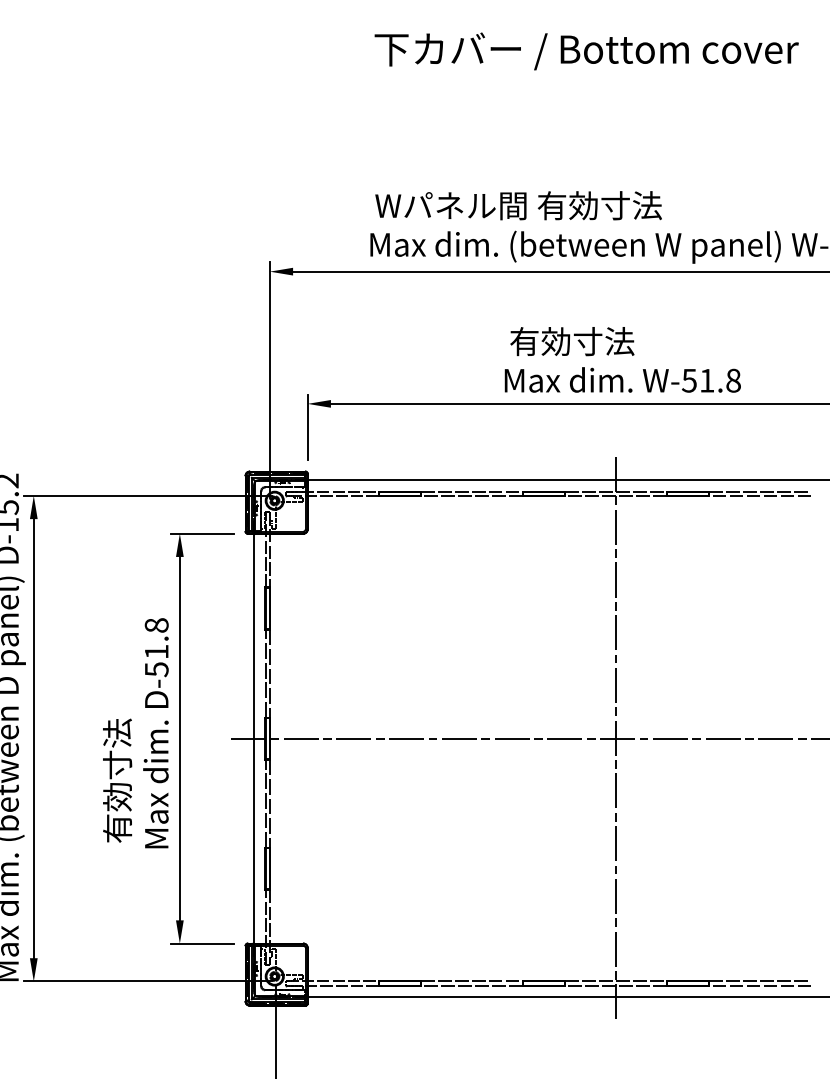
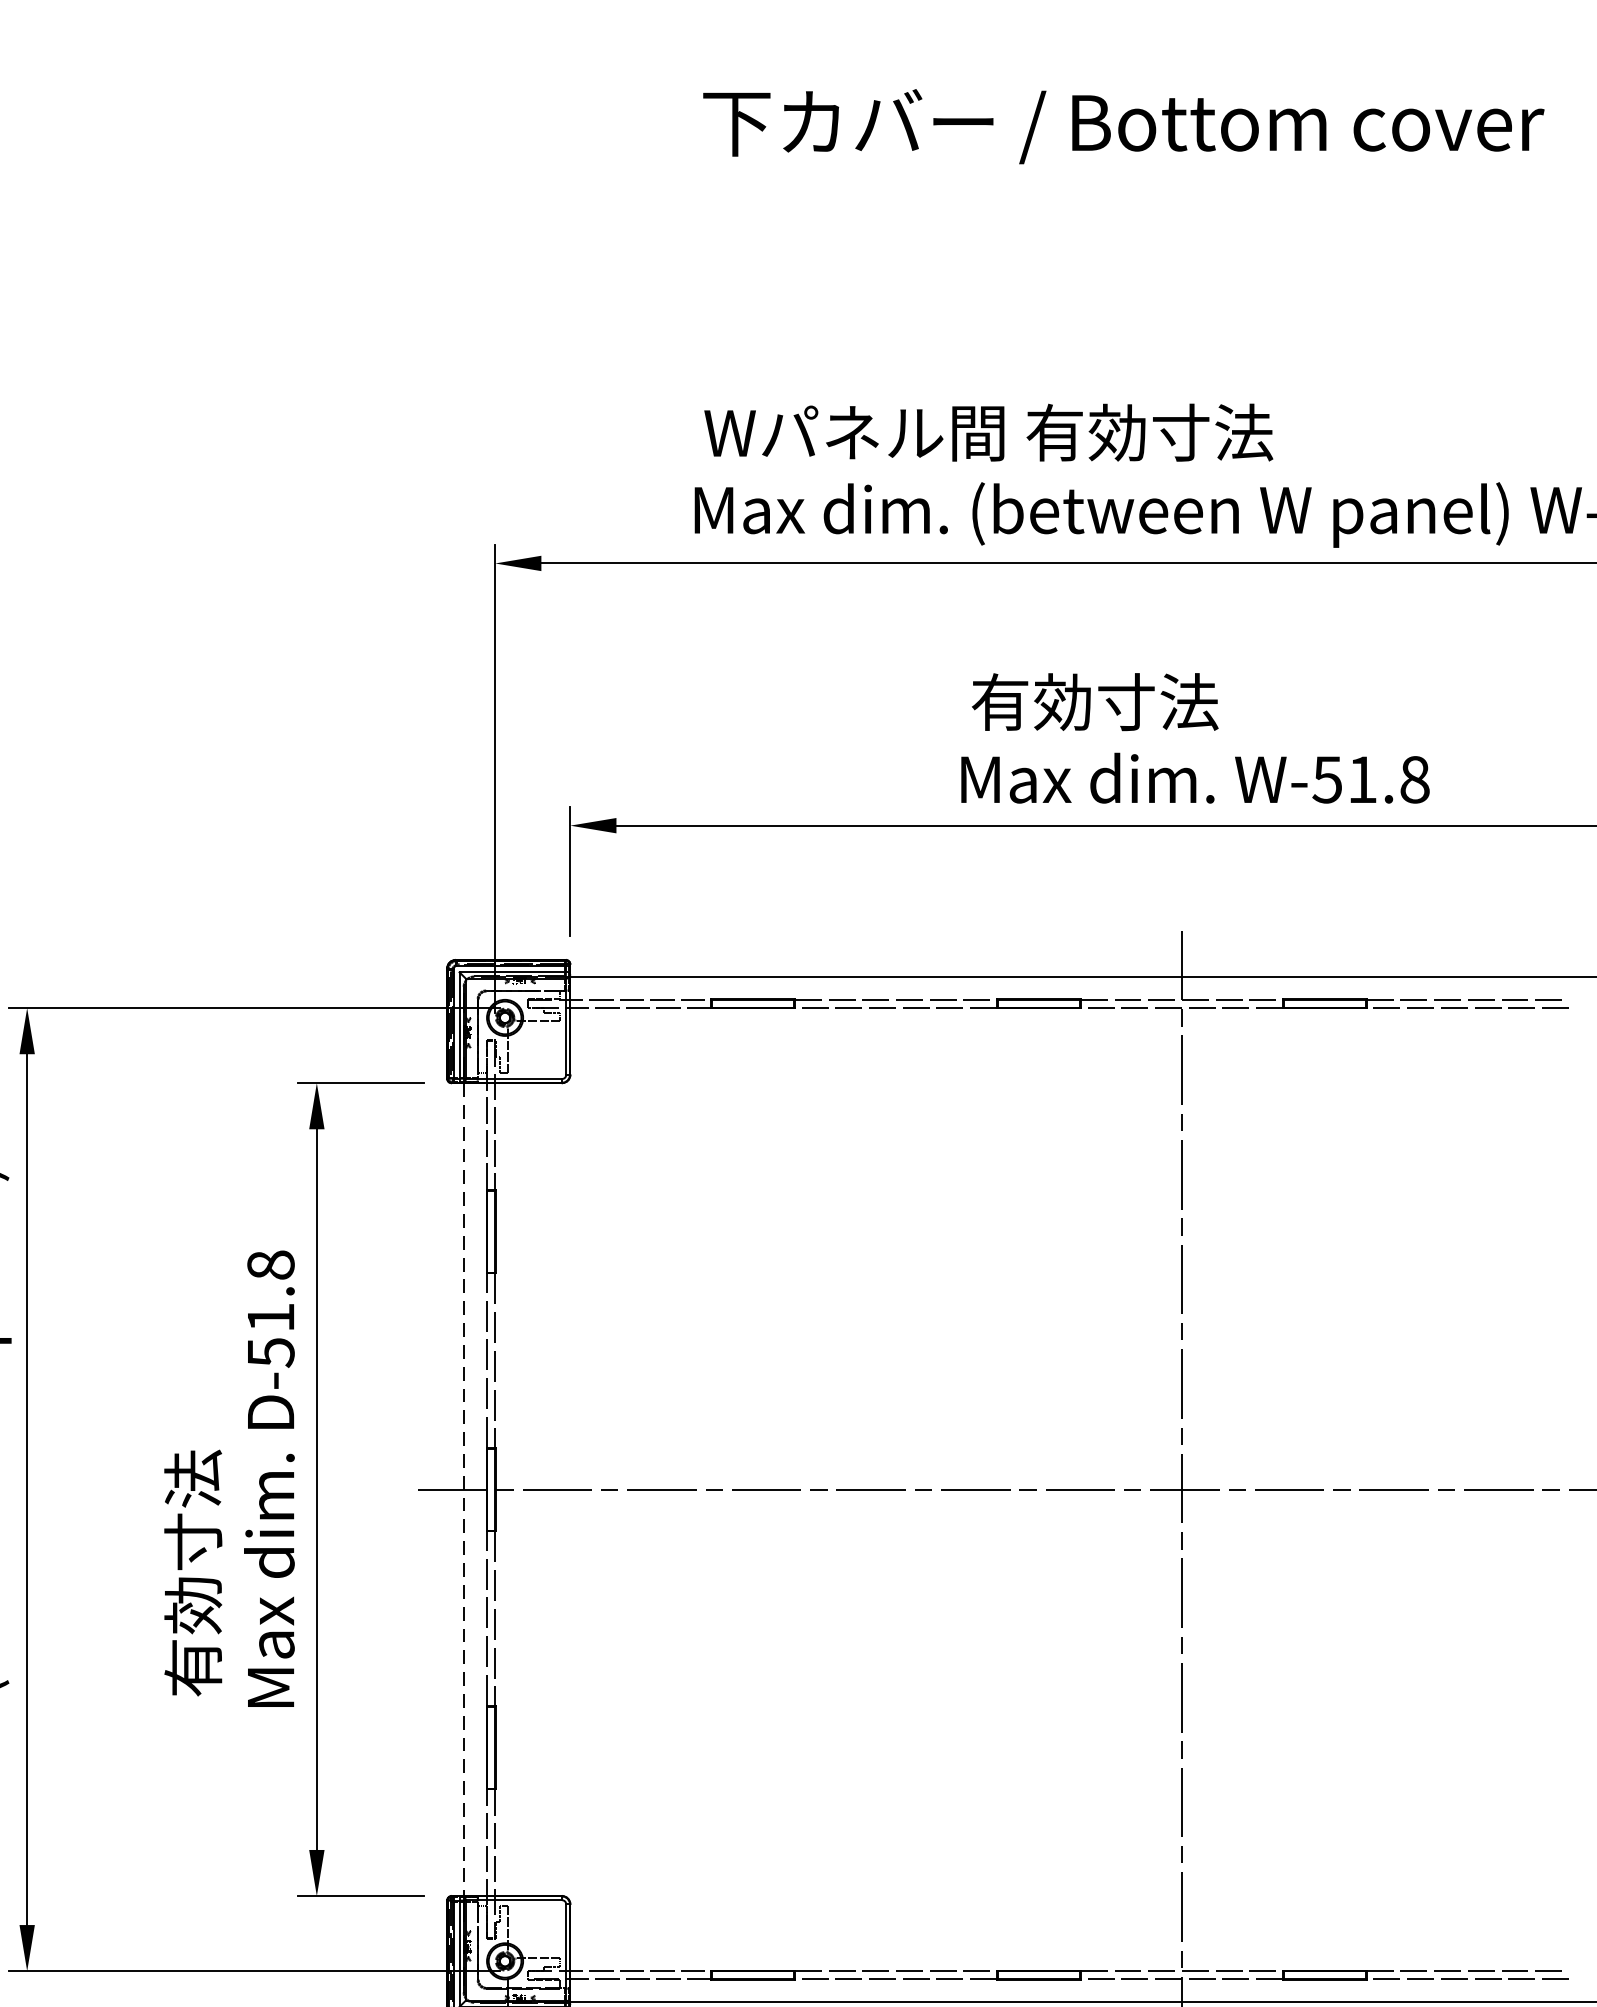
line: (254, 738) -> (464, 1489), solid -> dashed

